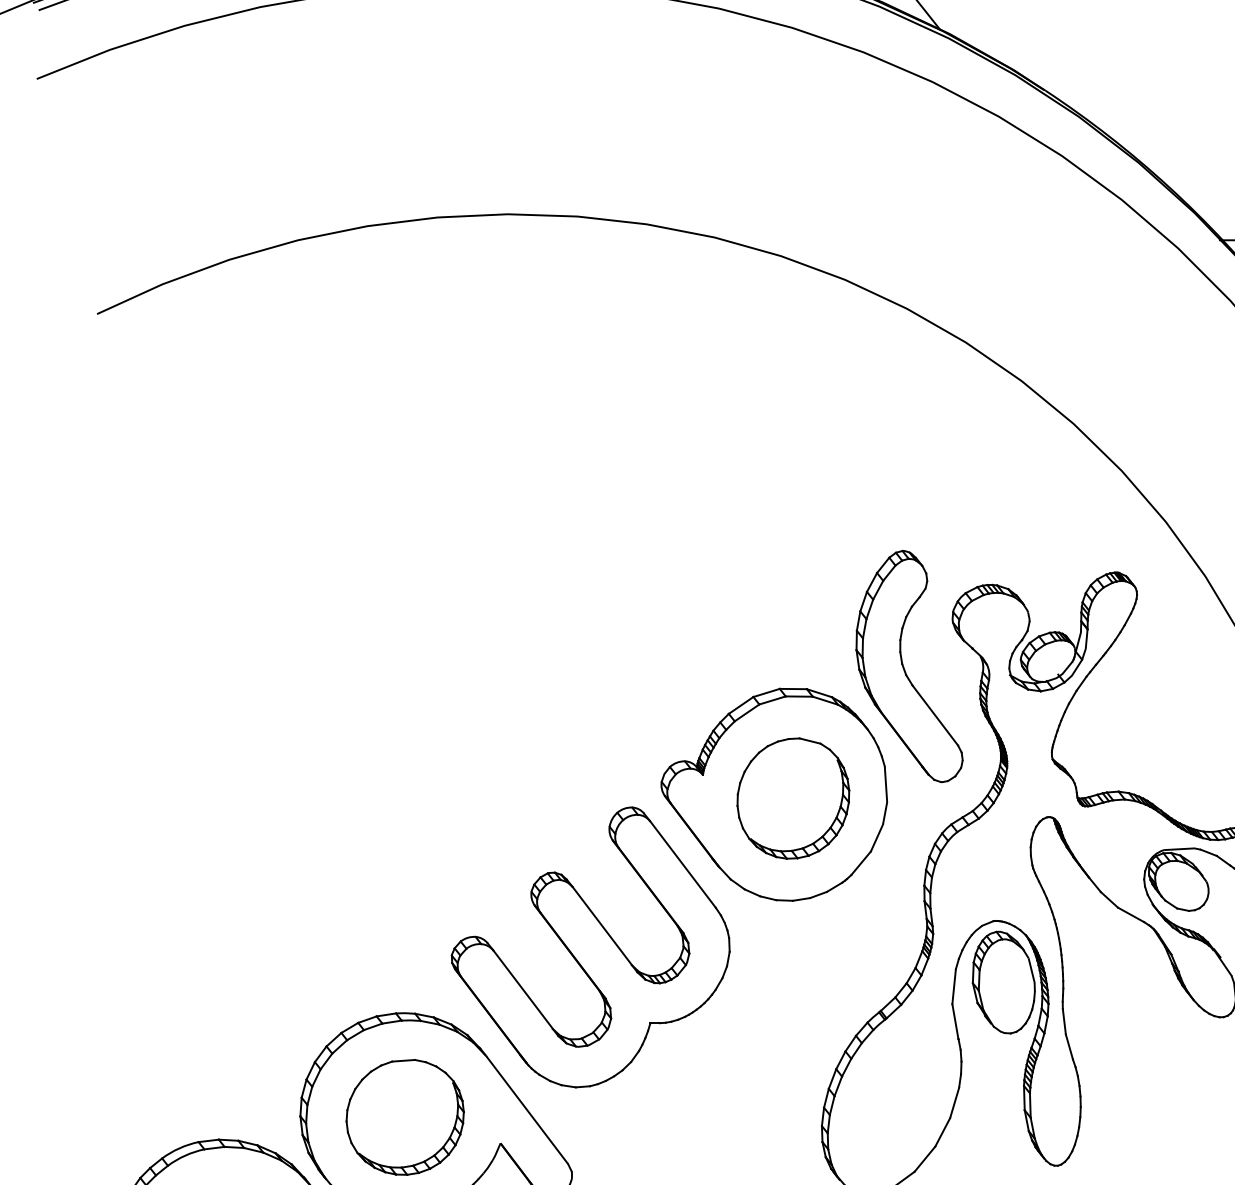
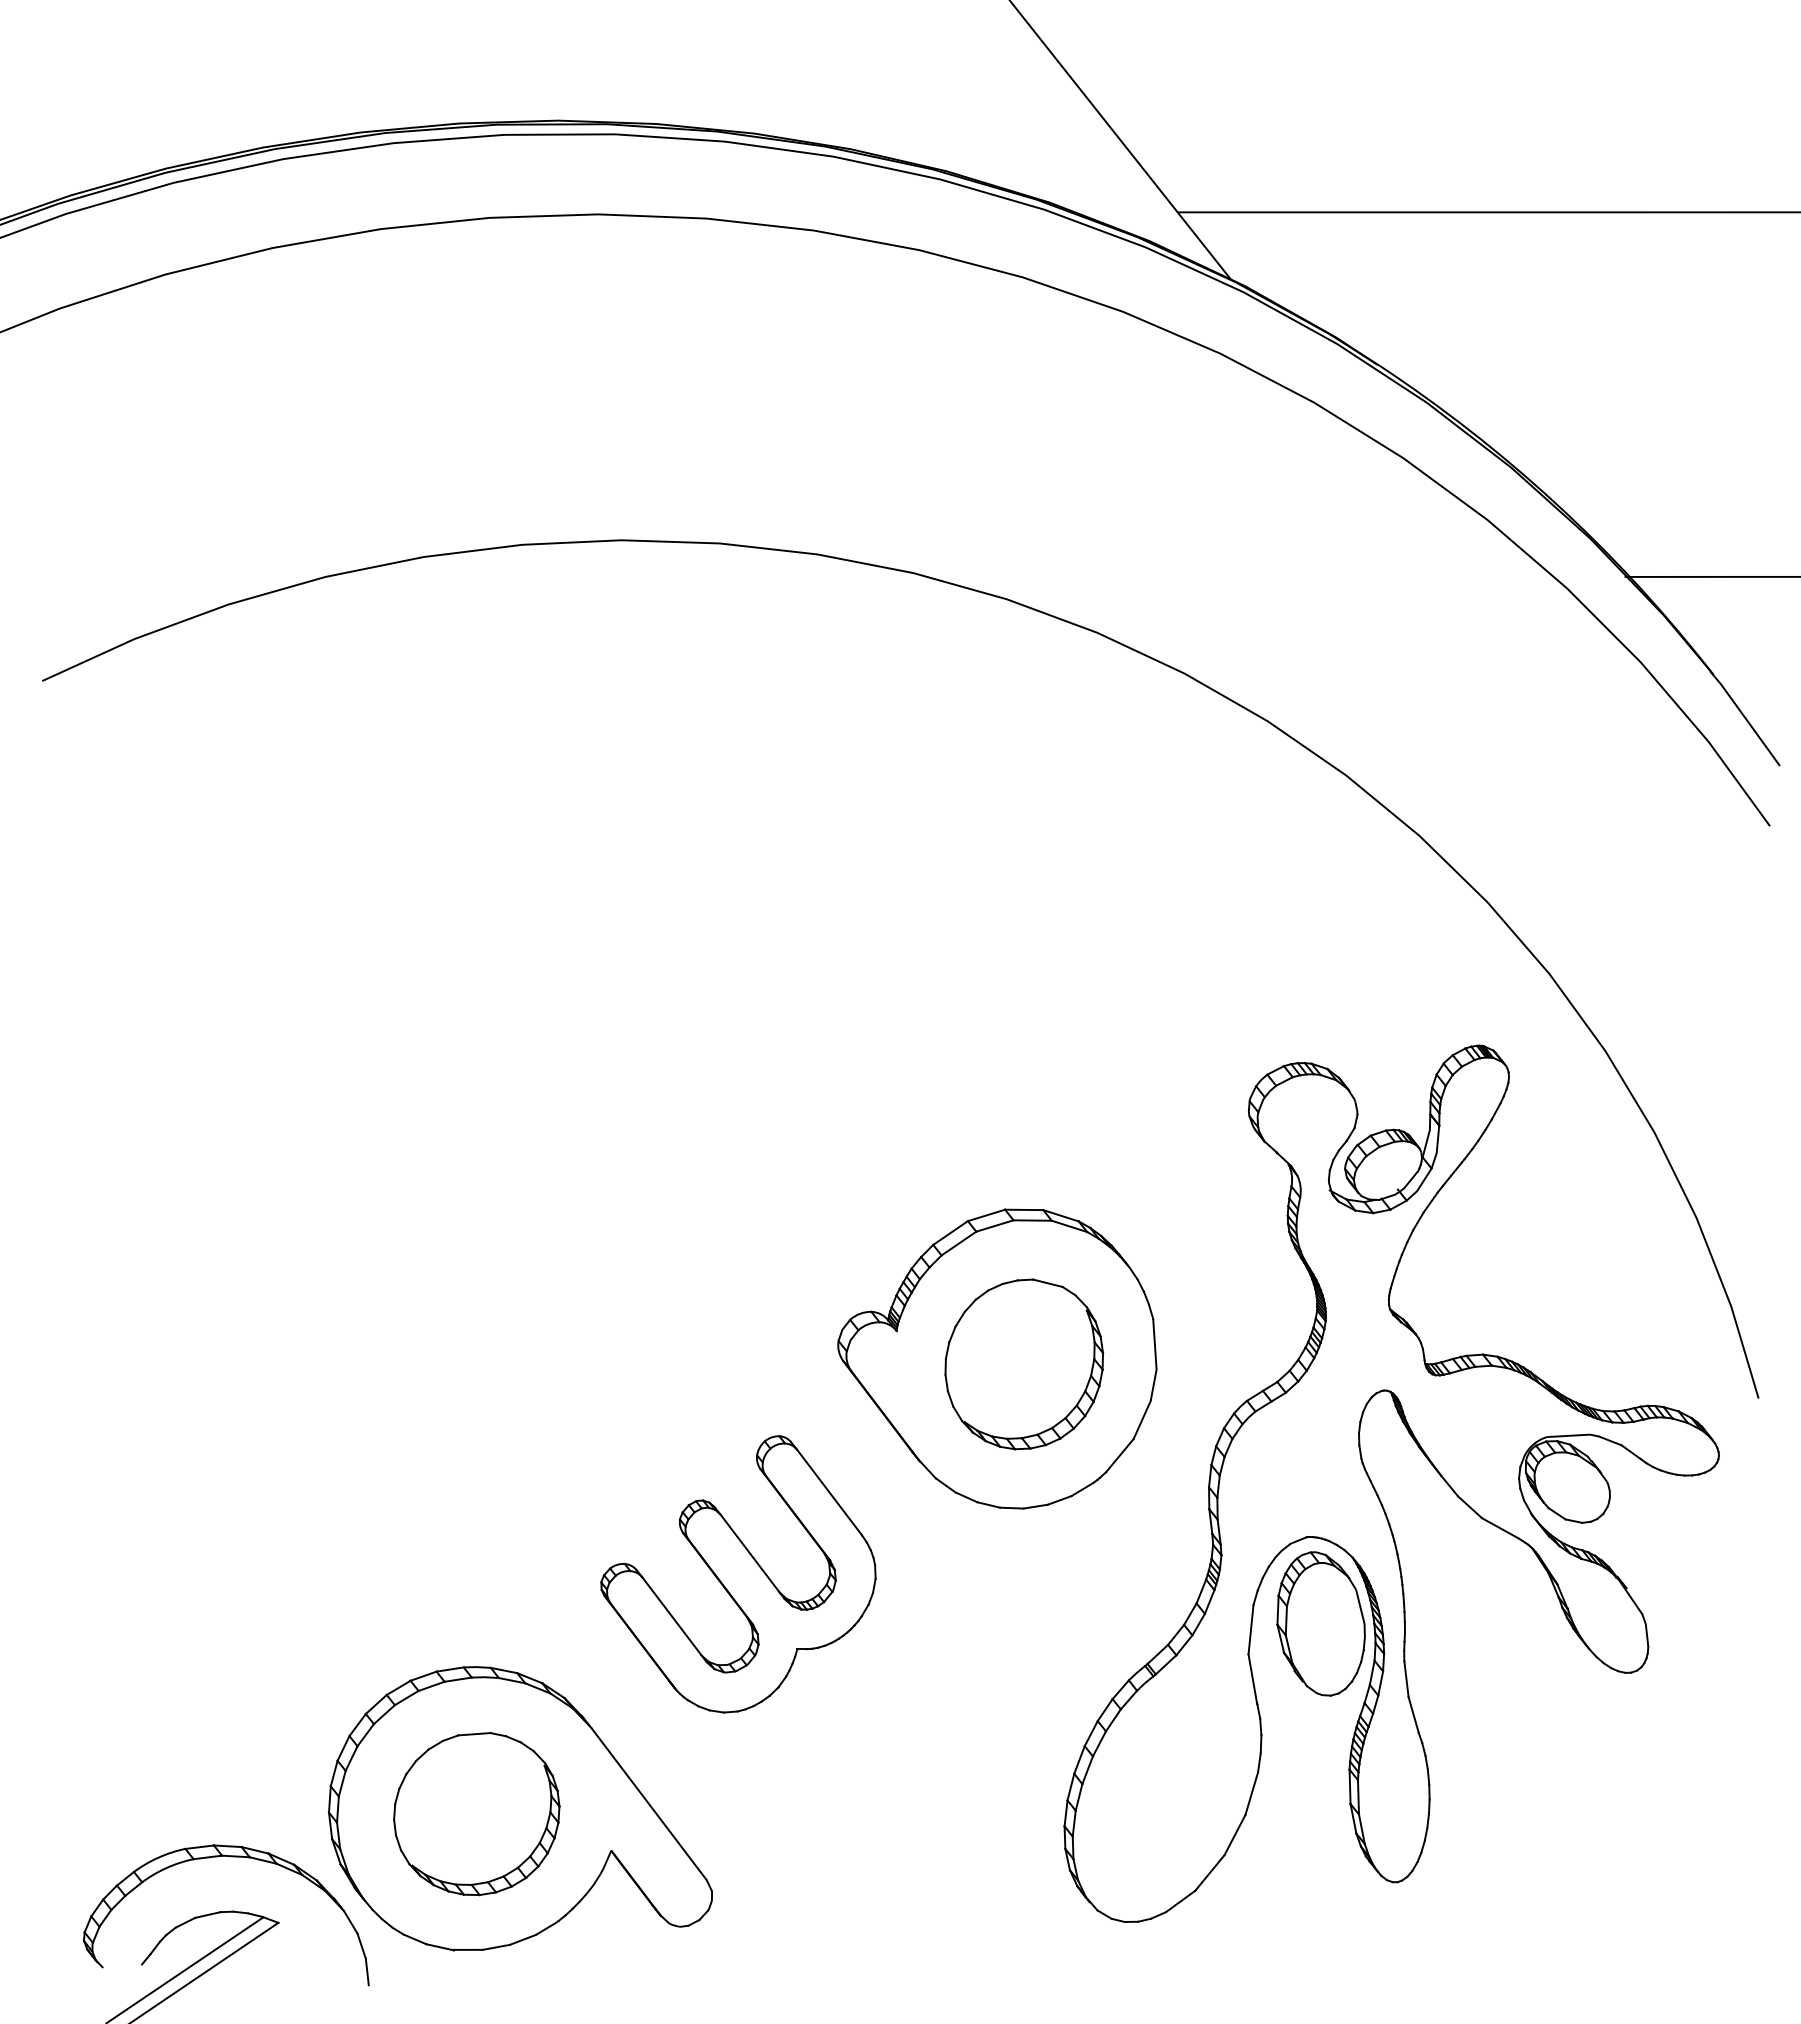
part: (904, 668) -> (1181, 1181), removed
part: (590, 947) -> (738, 1574), size x0.7

